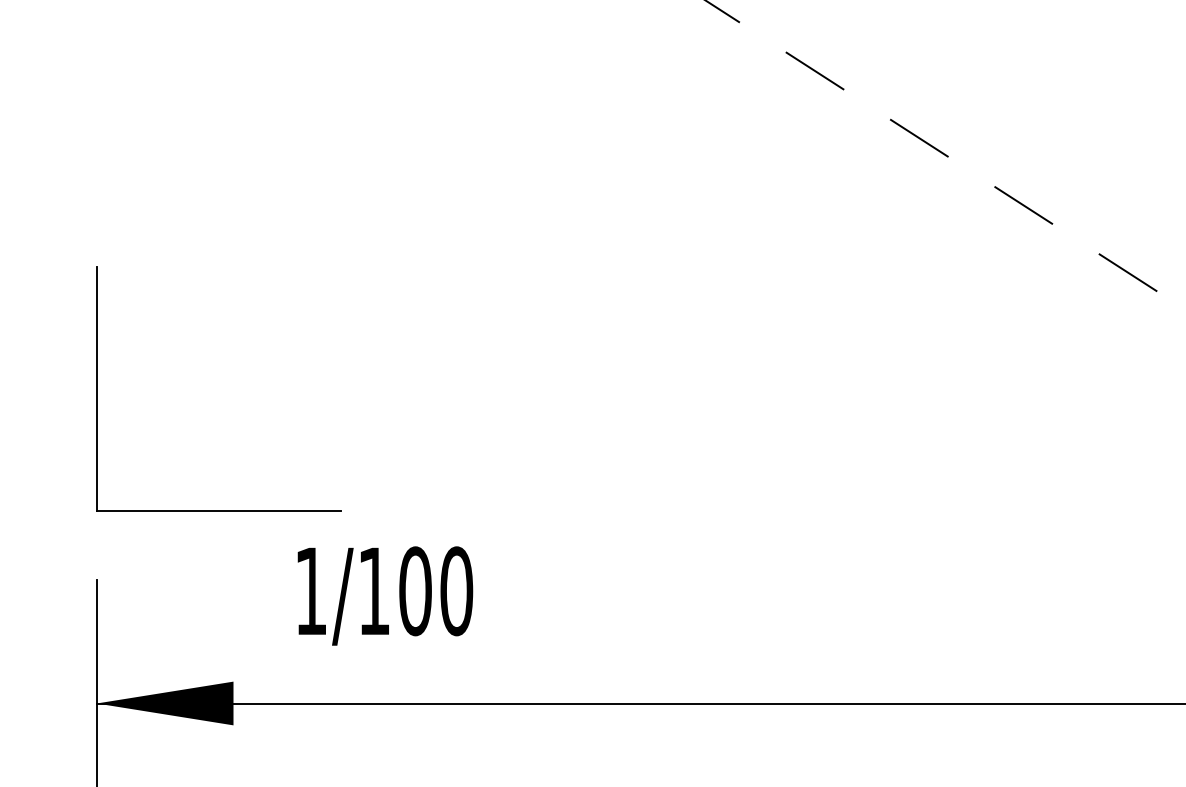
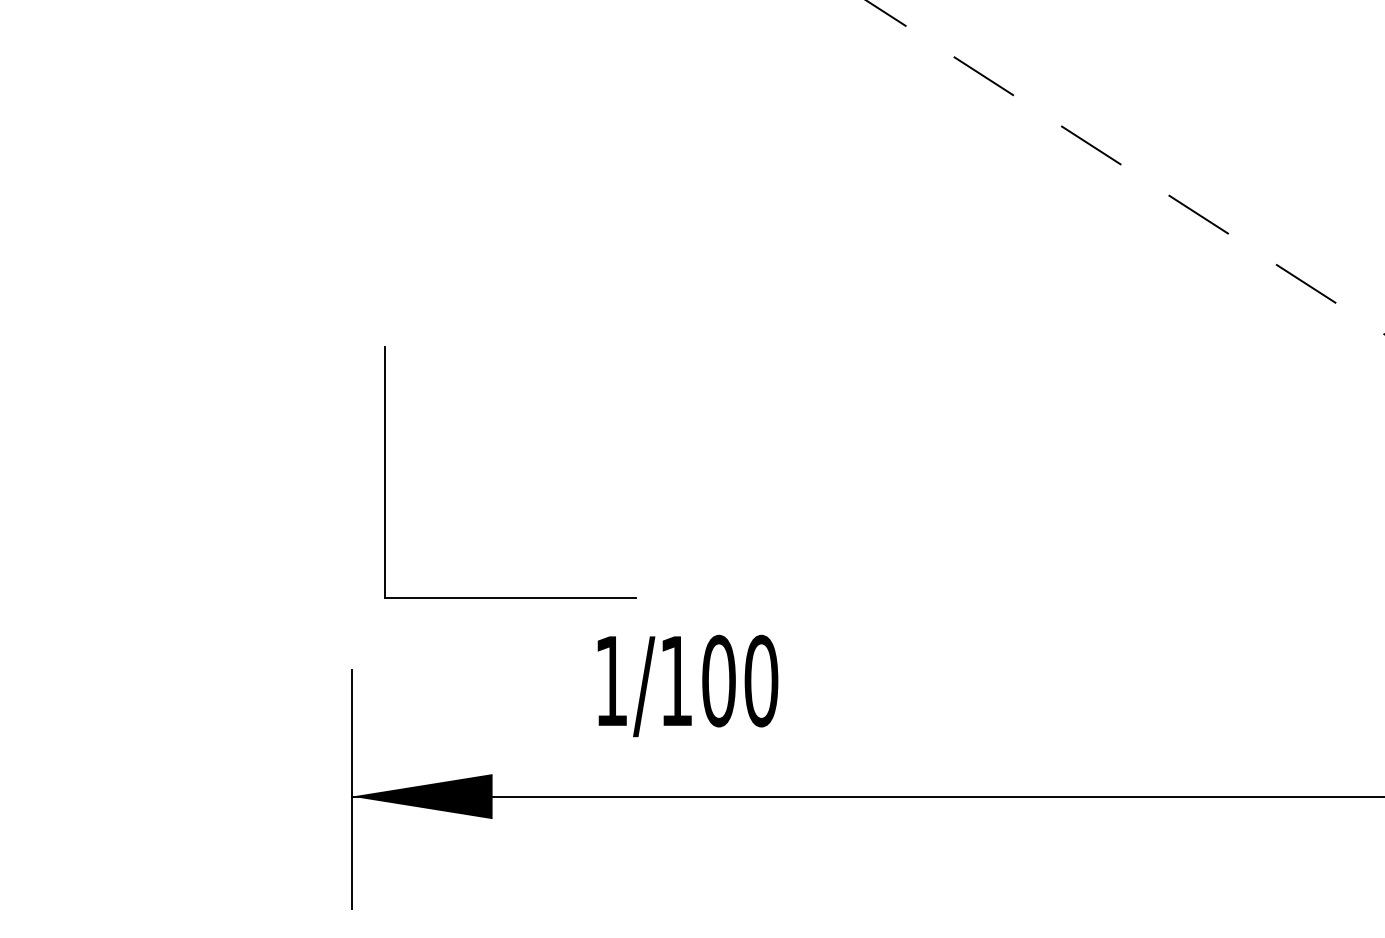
part: (97, 388) -> (385, 472), moved
text: (384, 595) -> (687, 685), moved

